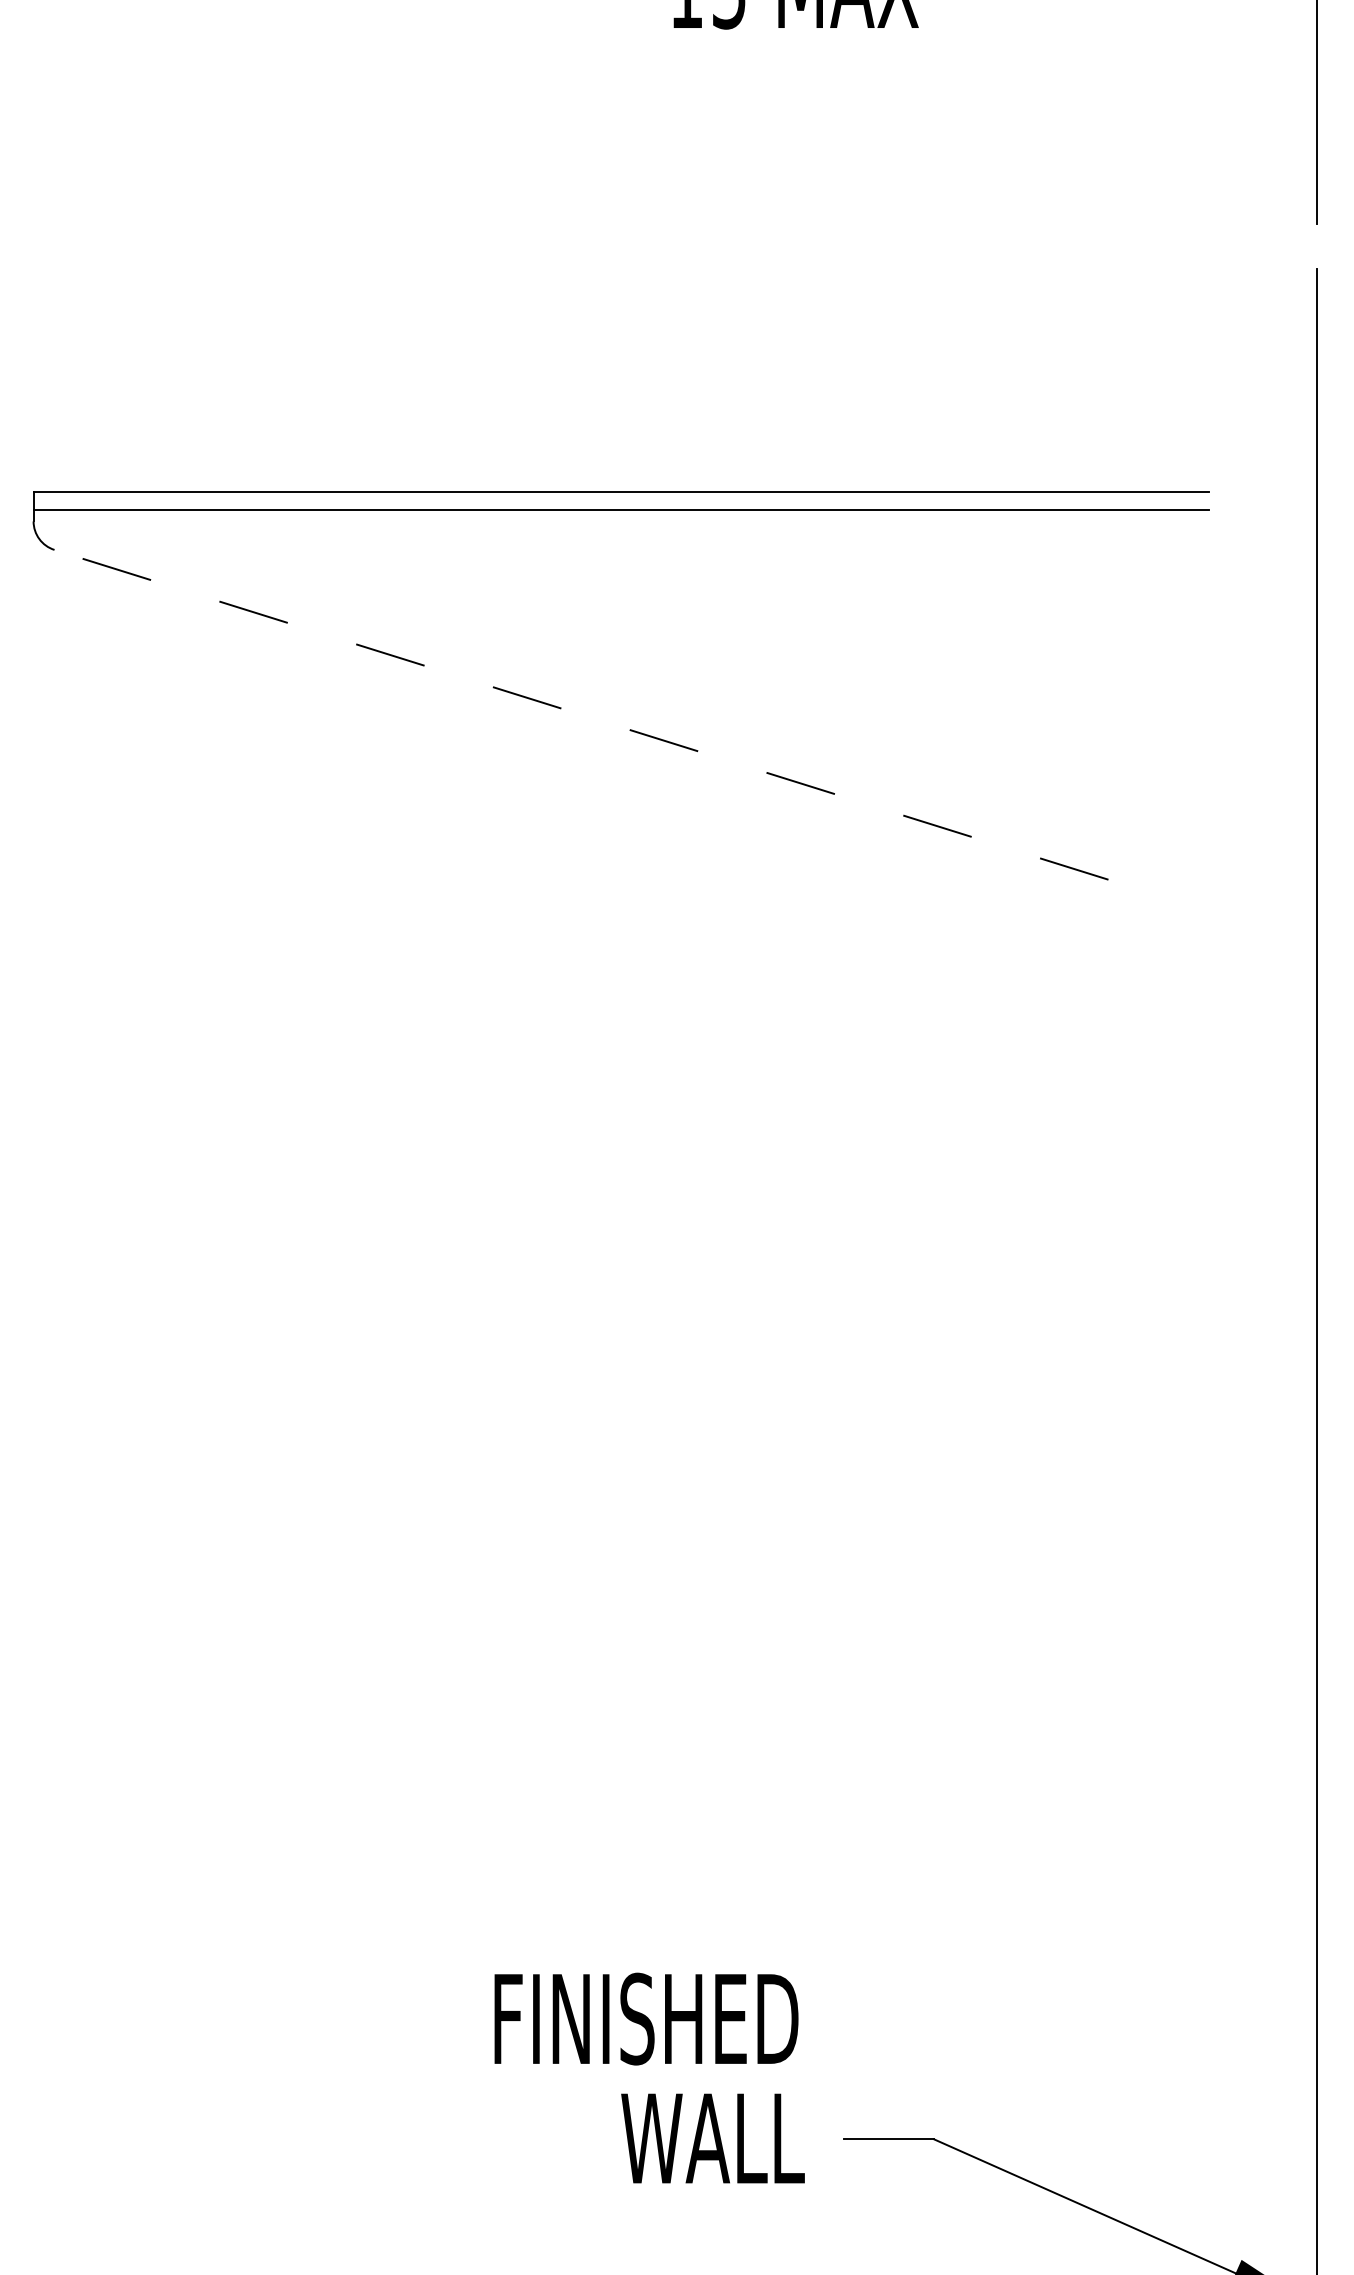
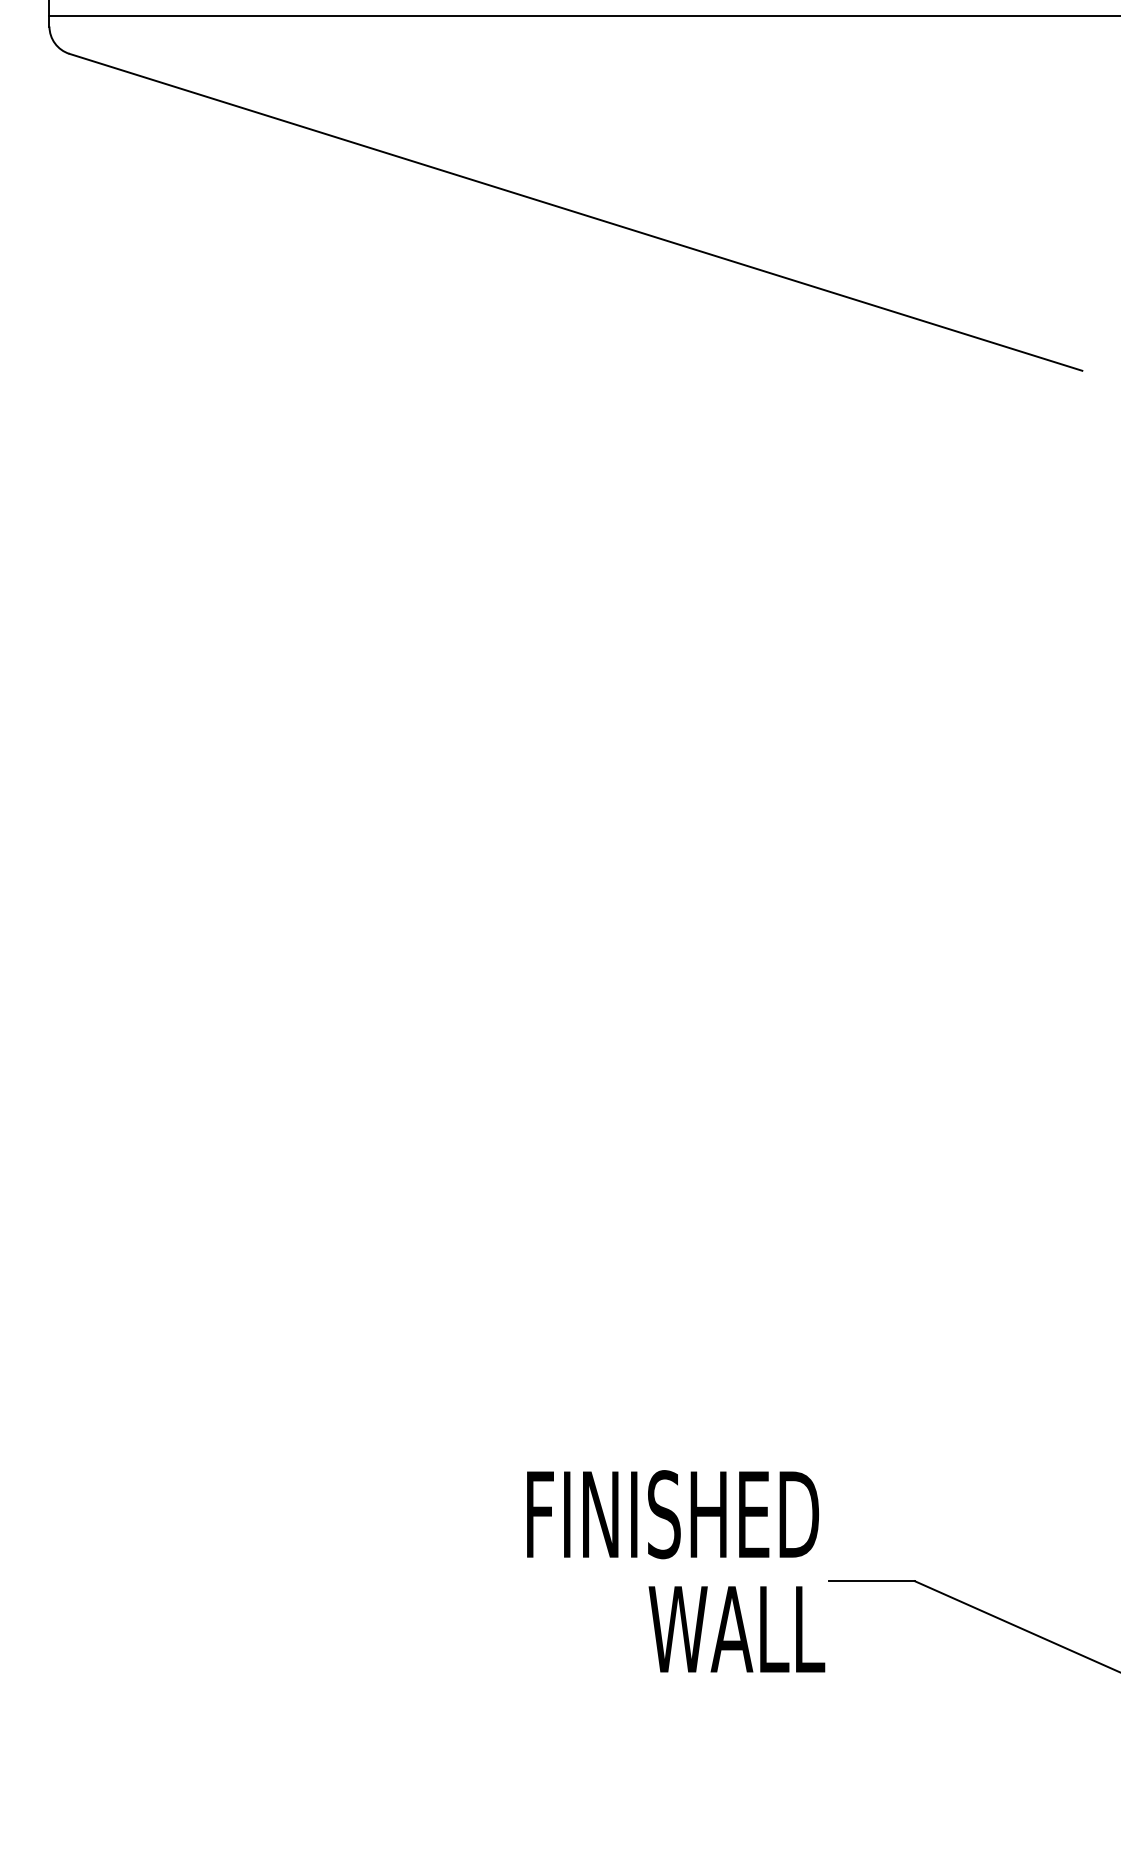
line: (581, 714) -> (575, 212), dashed -> solid
text: (649, 2077) -> (675, 1570), moved

